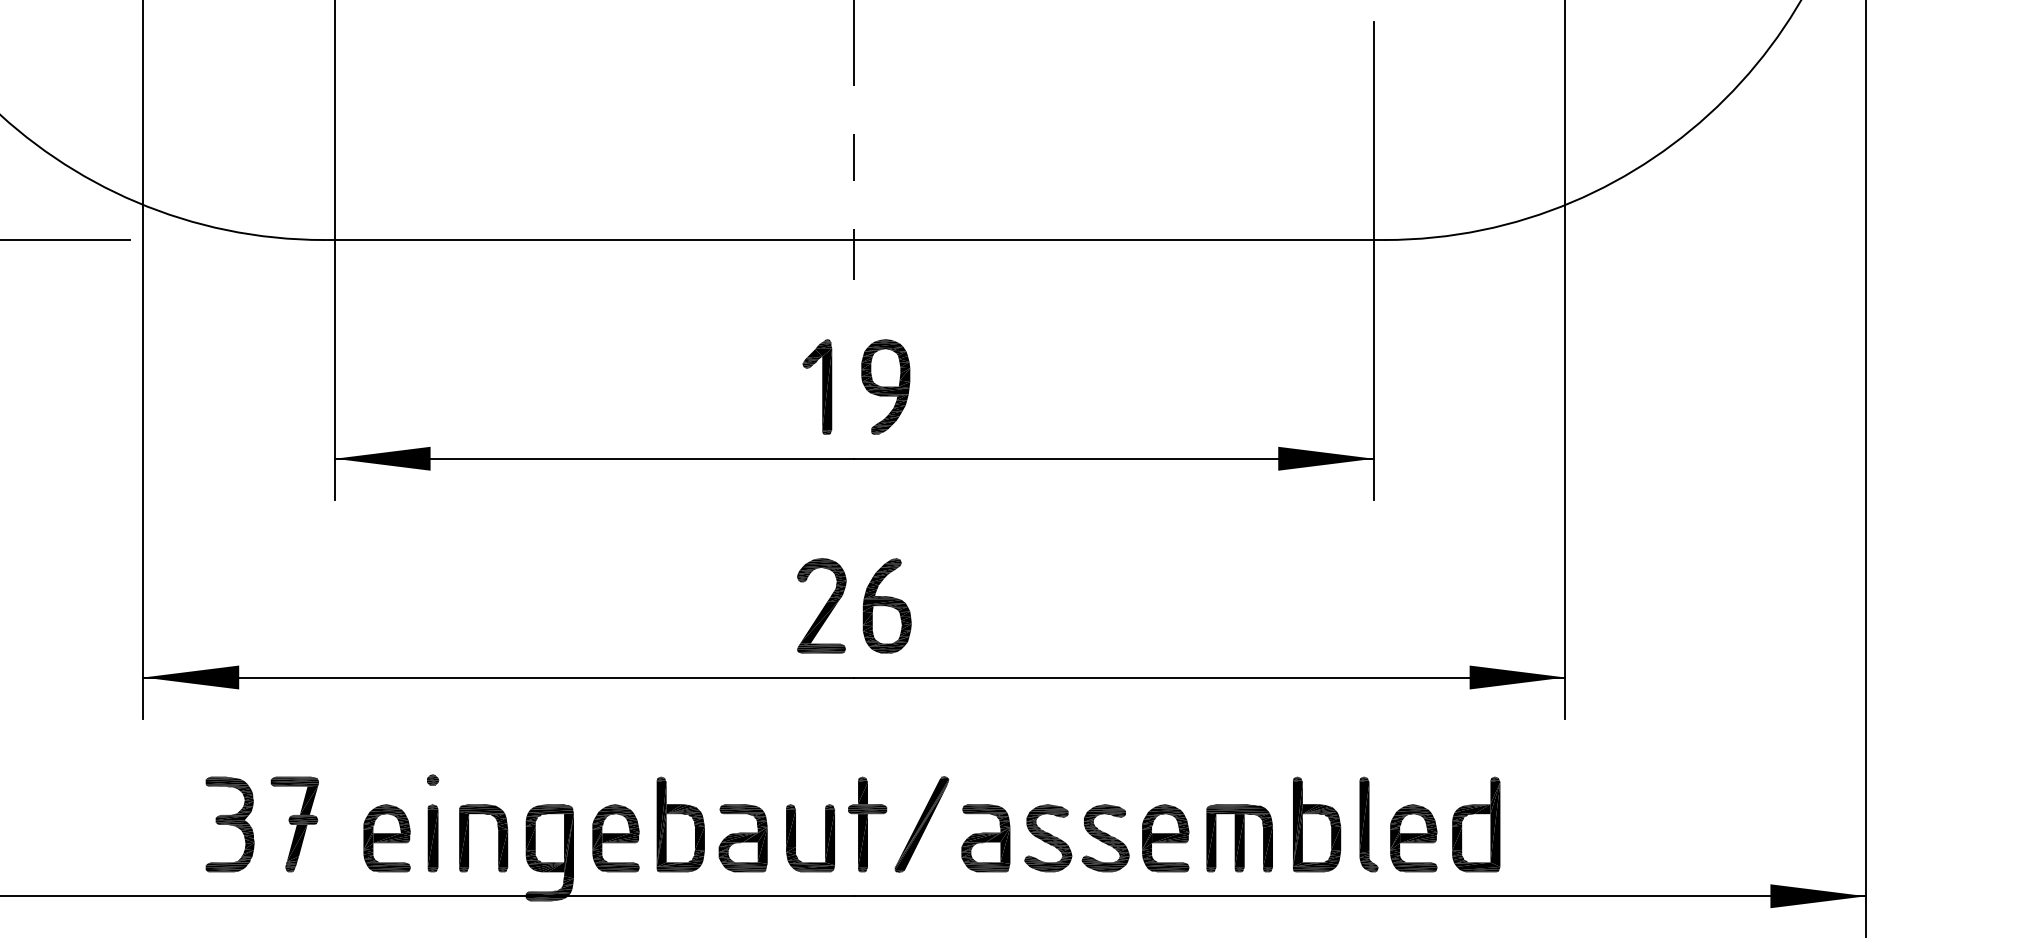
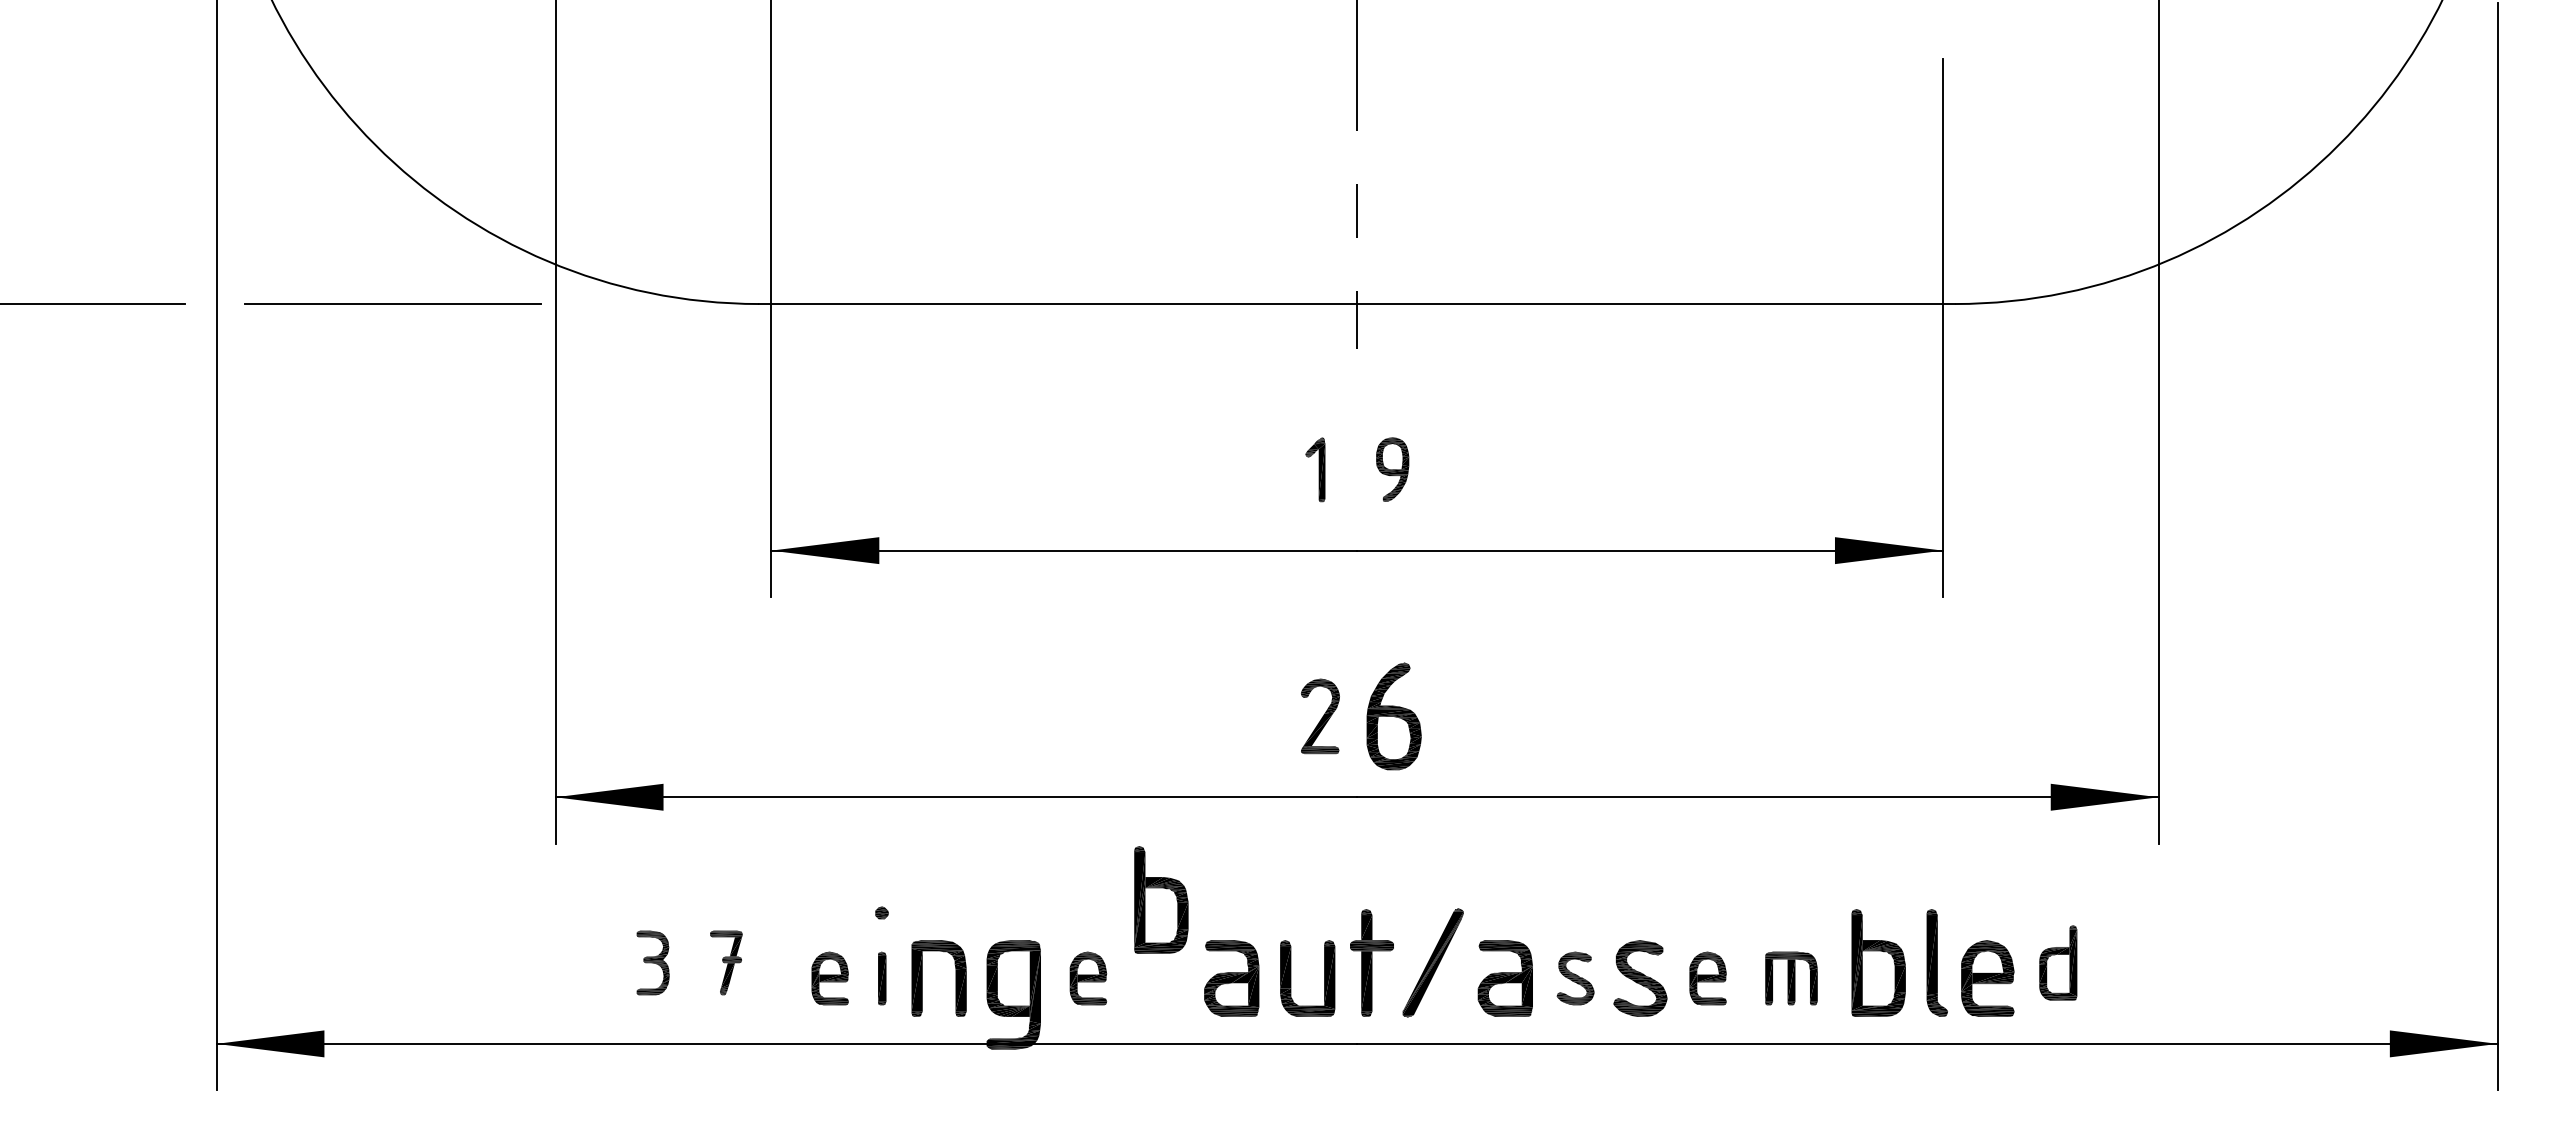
part: (817, 386) -> (1315, 469), size x0.6
part: (885, 386) -> (1392, 469), size x0.6
part: (821, 605) -> (1320, 716), size x0.7
part: (229, 824) -> (652, 962), size x0.6
part: (295, 824) -> (726, 962), size x0.6
part: (680, 824) -> (1161, 899), moved
part: (1476, 824) -> (2058, 962), size x0.7
part: (386, 838) -> (829, 978), size x0.7
part: (433, 838) -> (882, 978), size x0.7
part: (616, 838) -> (1088, 978), size x0.7
part: (1048, 838) -> (1575, 978), size x0.7
part: (1165, 838) -> (1707, 978), size x0.7
part: (1239, 838) -> (1791, 978), size x0.7

